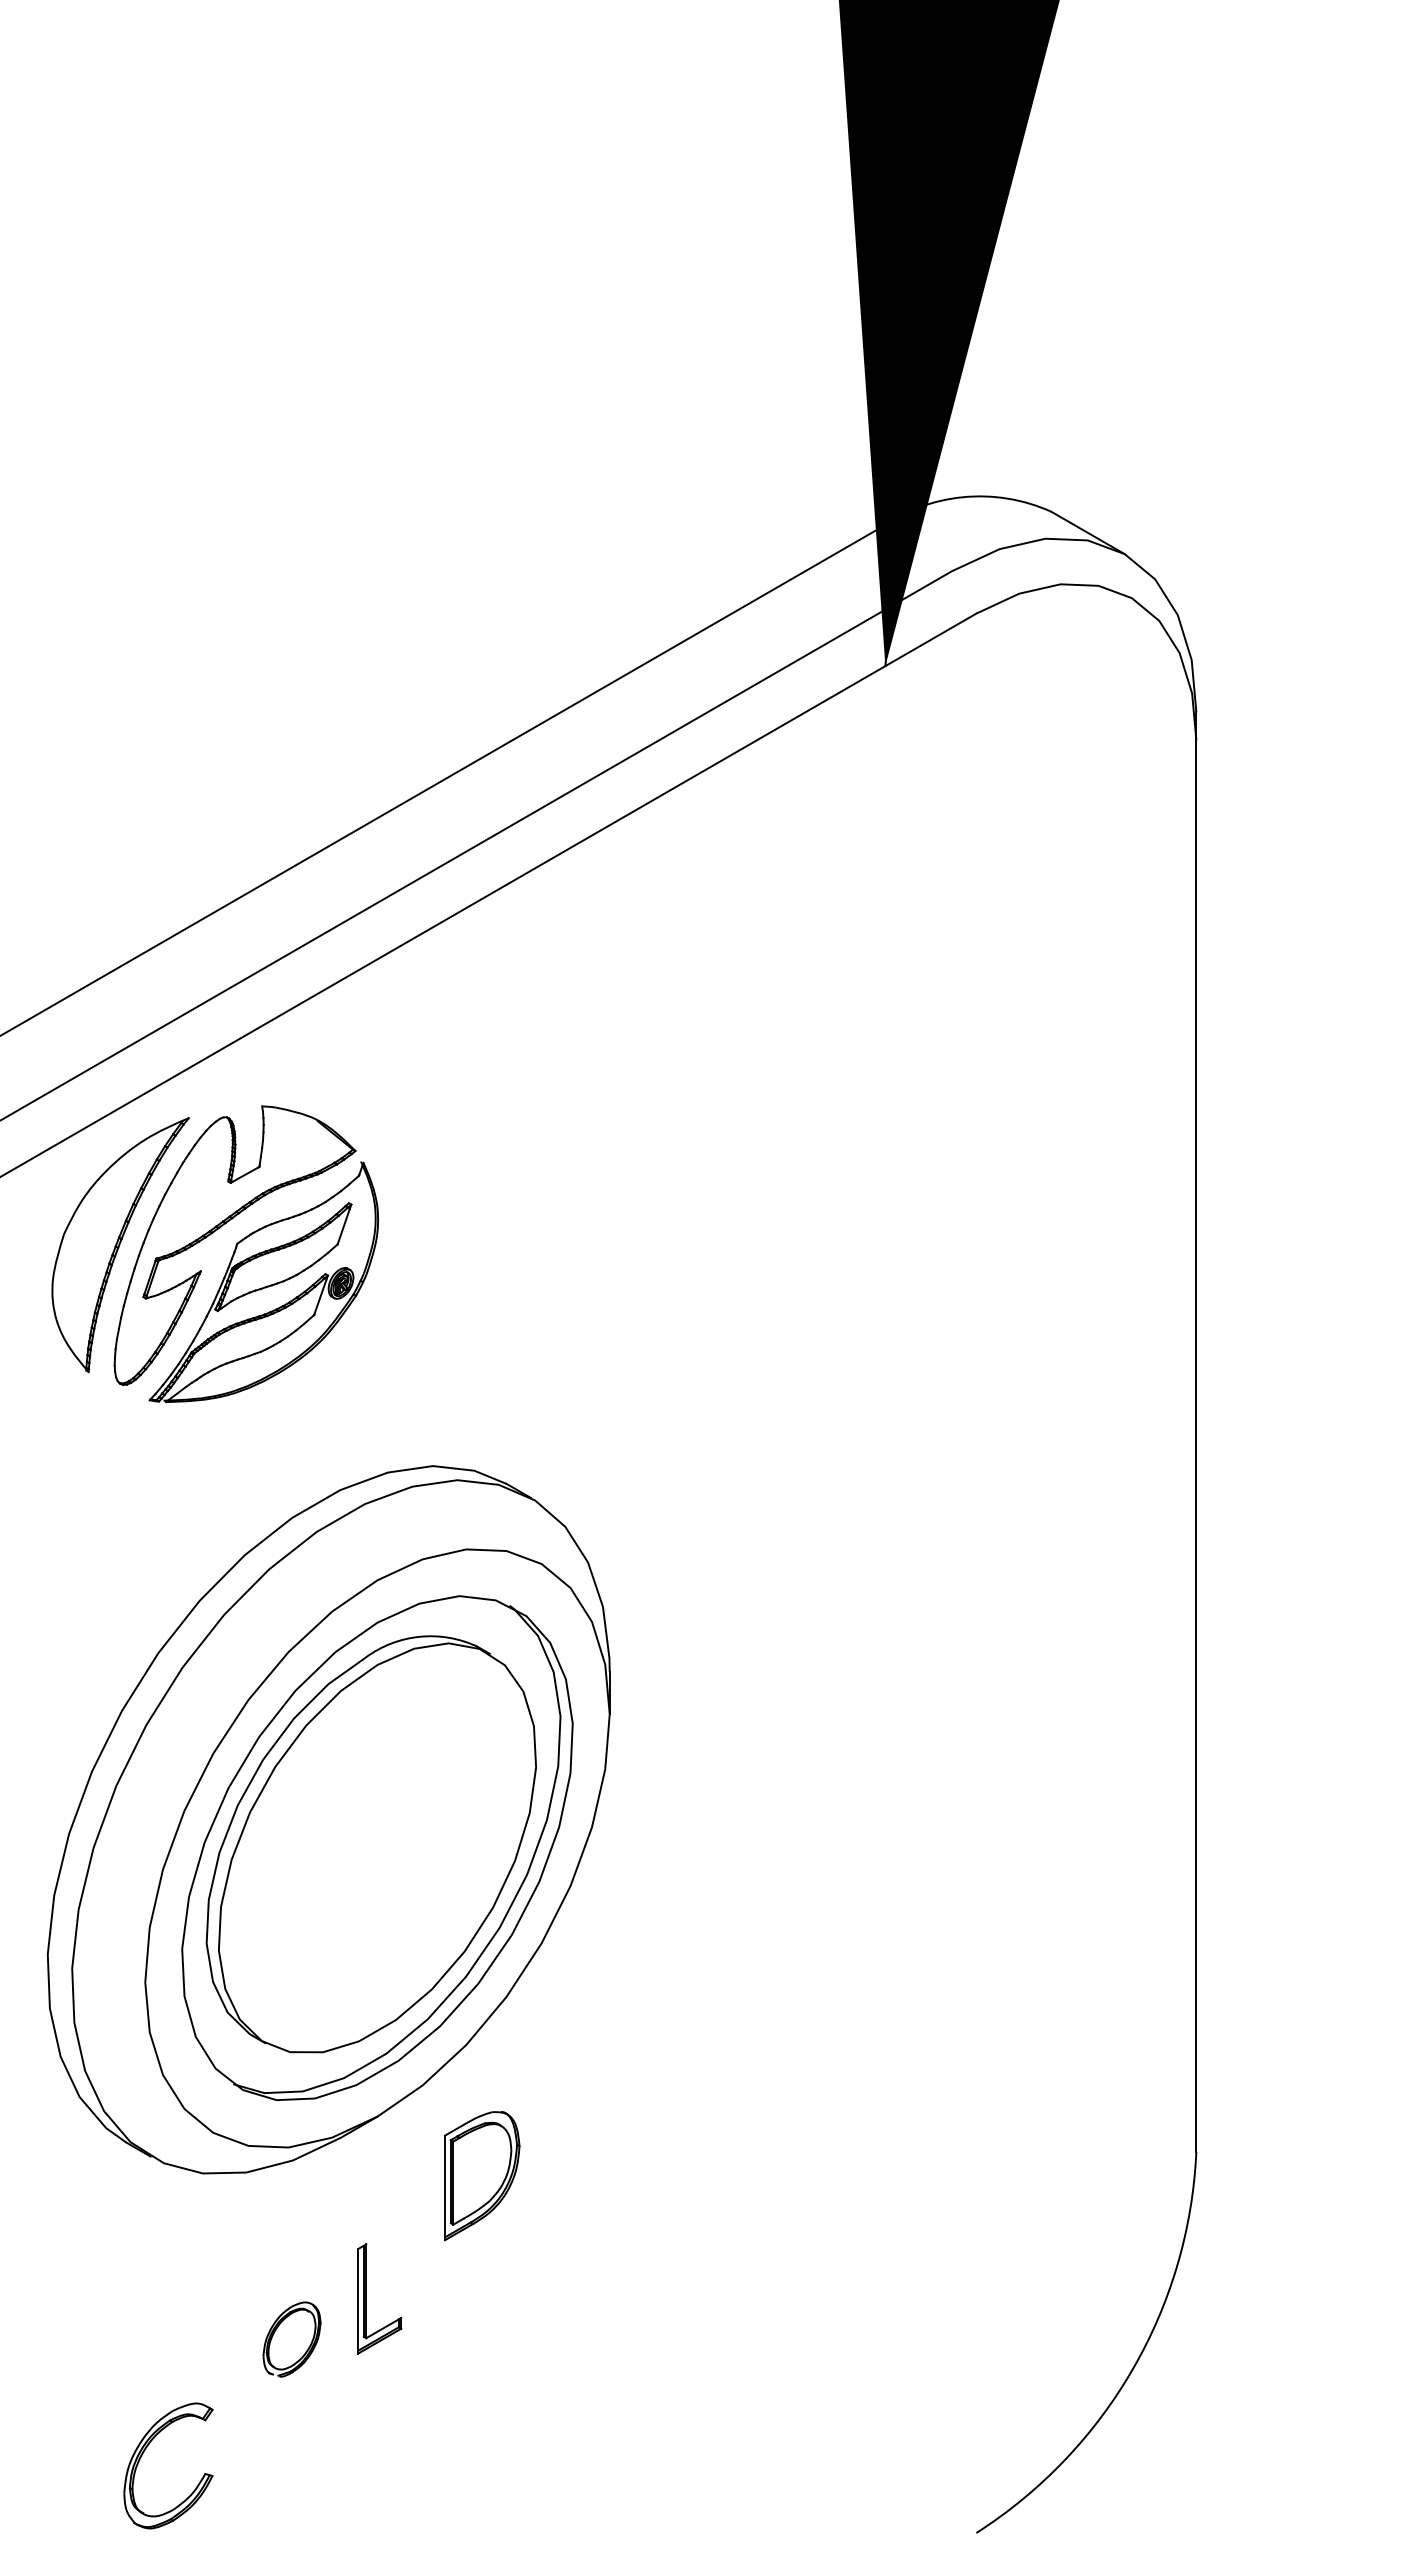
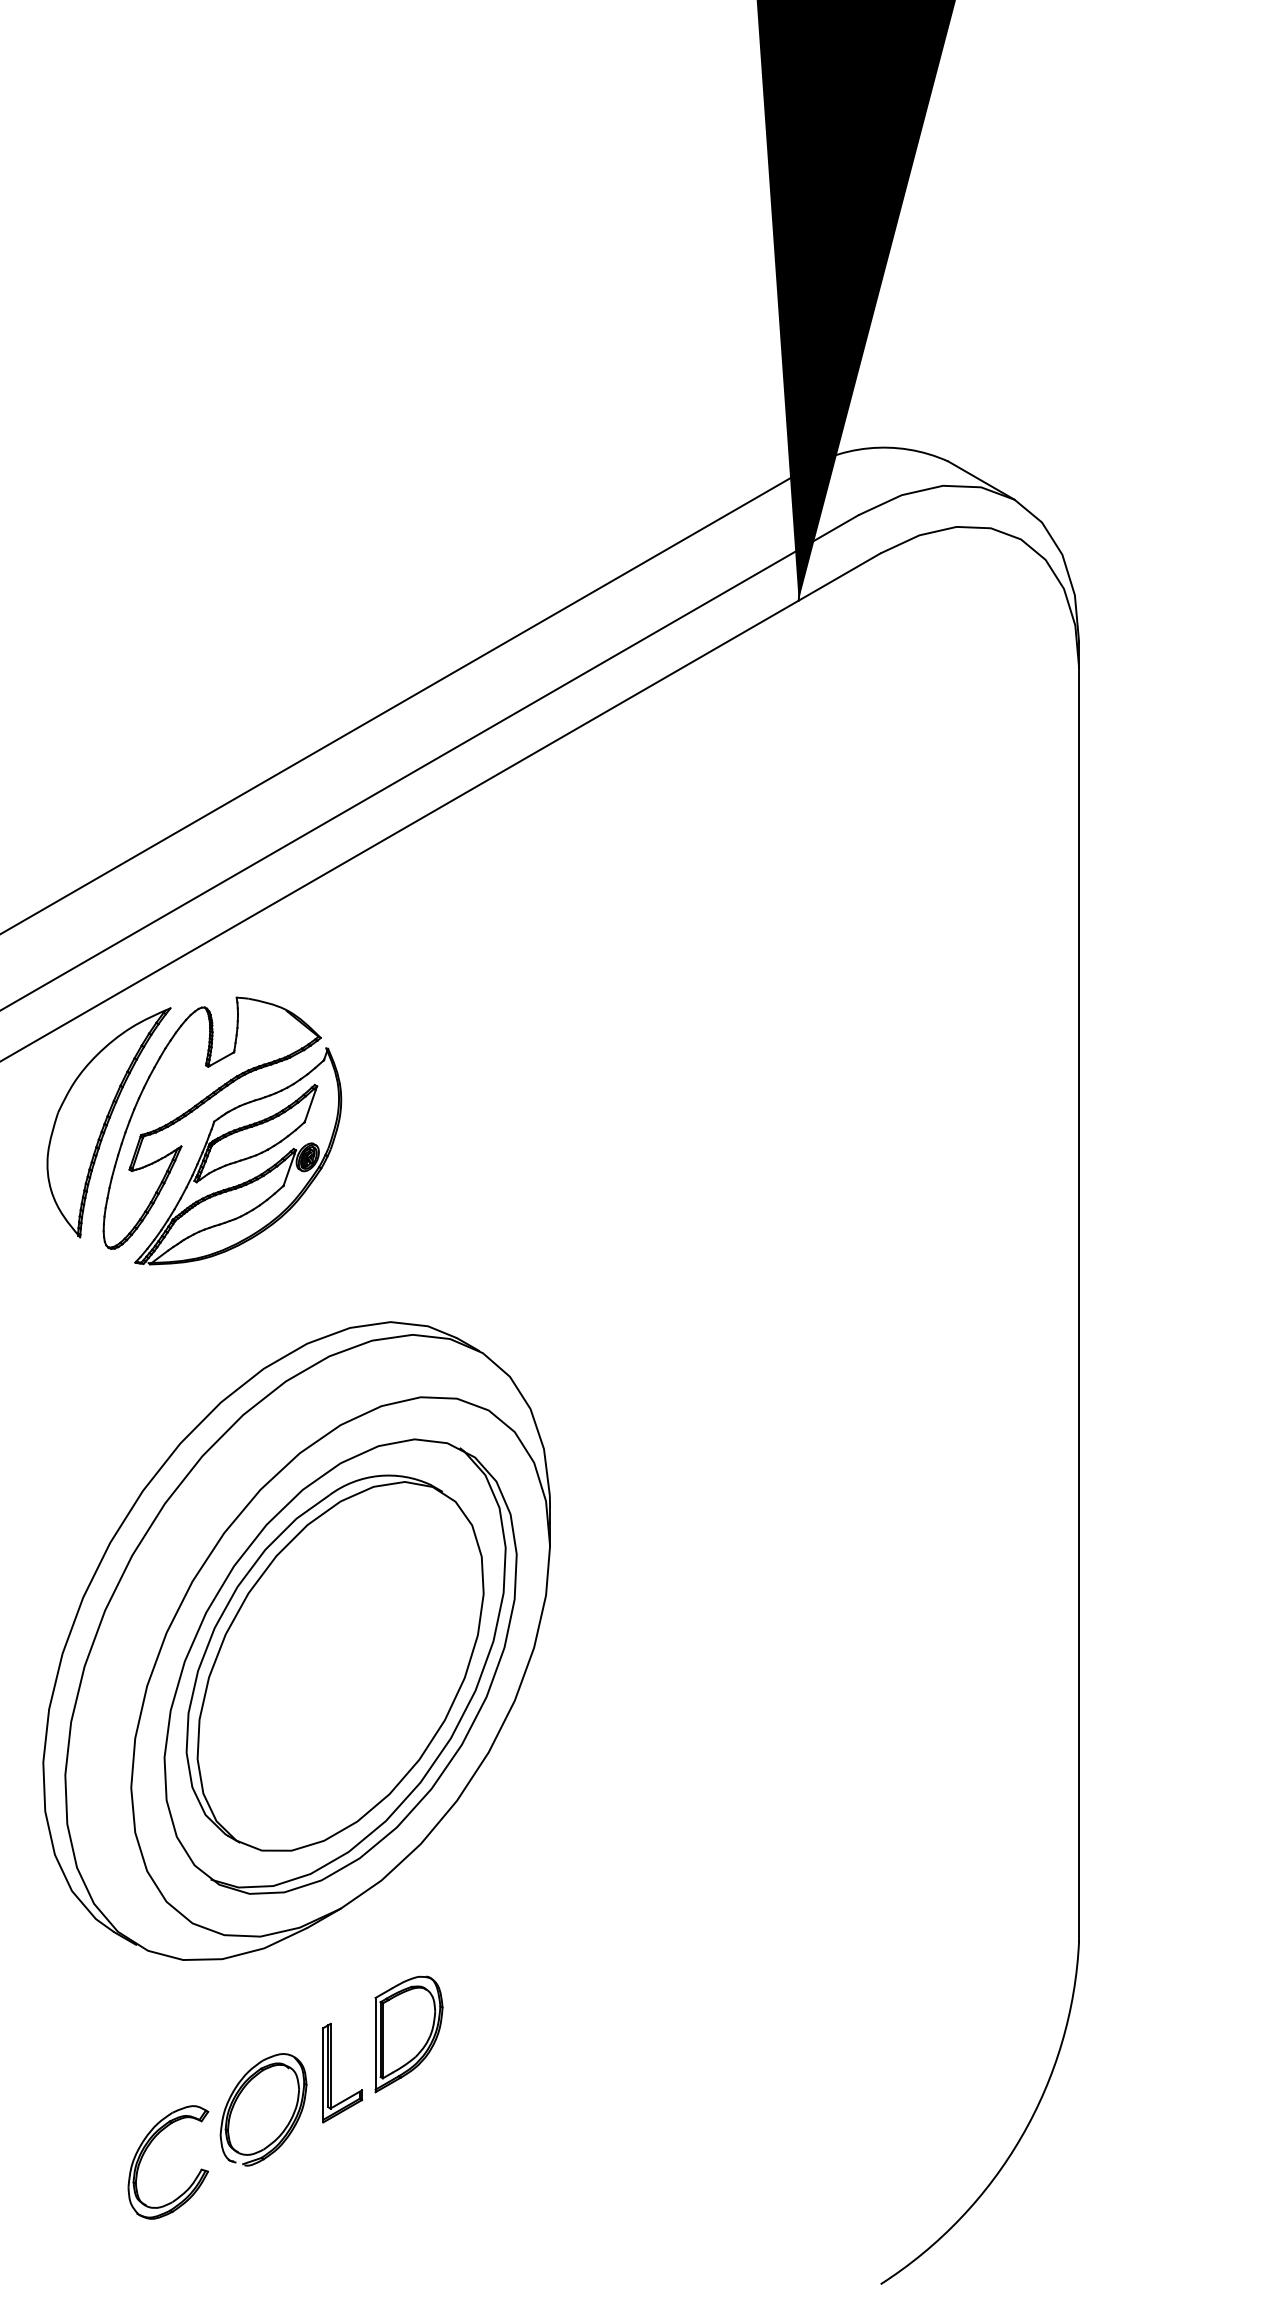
part: (482, 2175) -> (409, 2033), moved
part: (291, 2339) -> (263, 2109), size x1.67
part: (144, 2452) -> (146, 2150), moved

